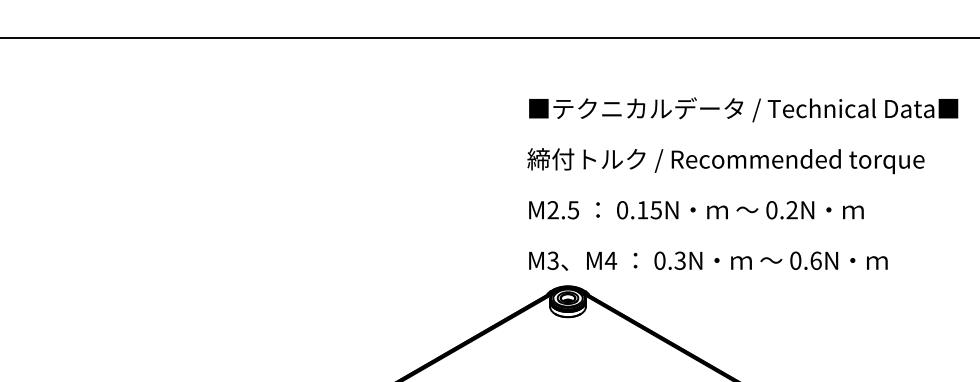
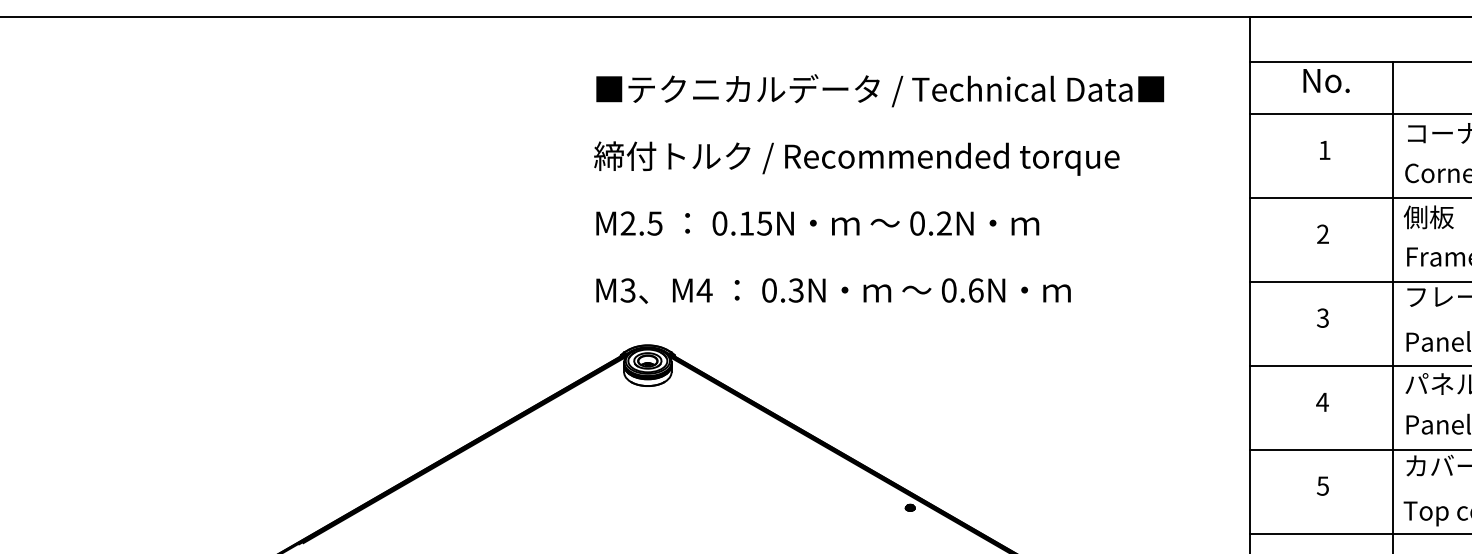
text: (743, 183) -> (879, 188), moved

